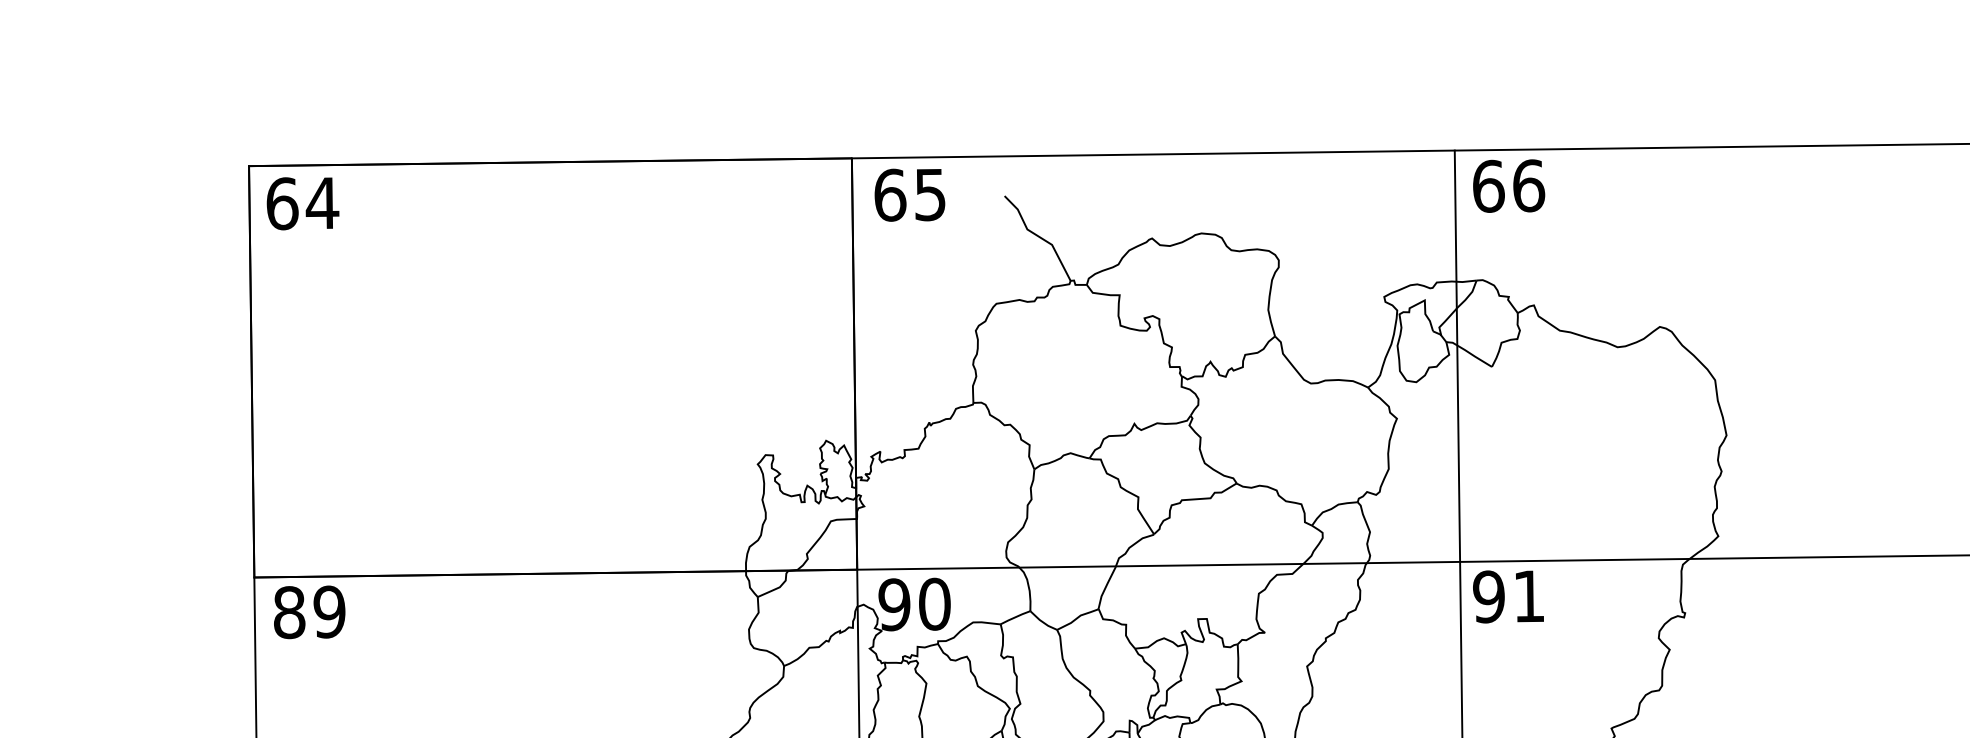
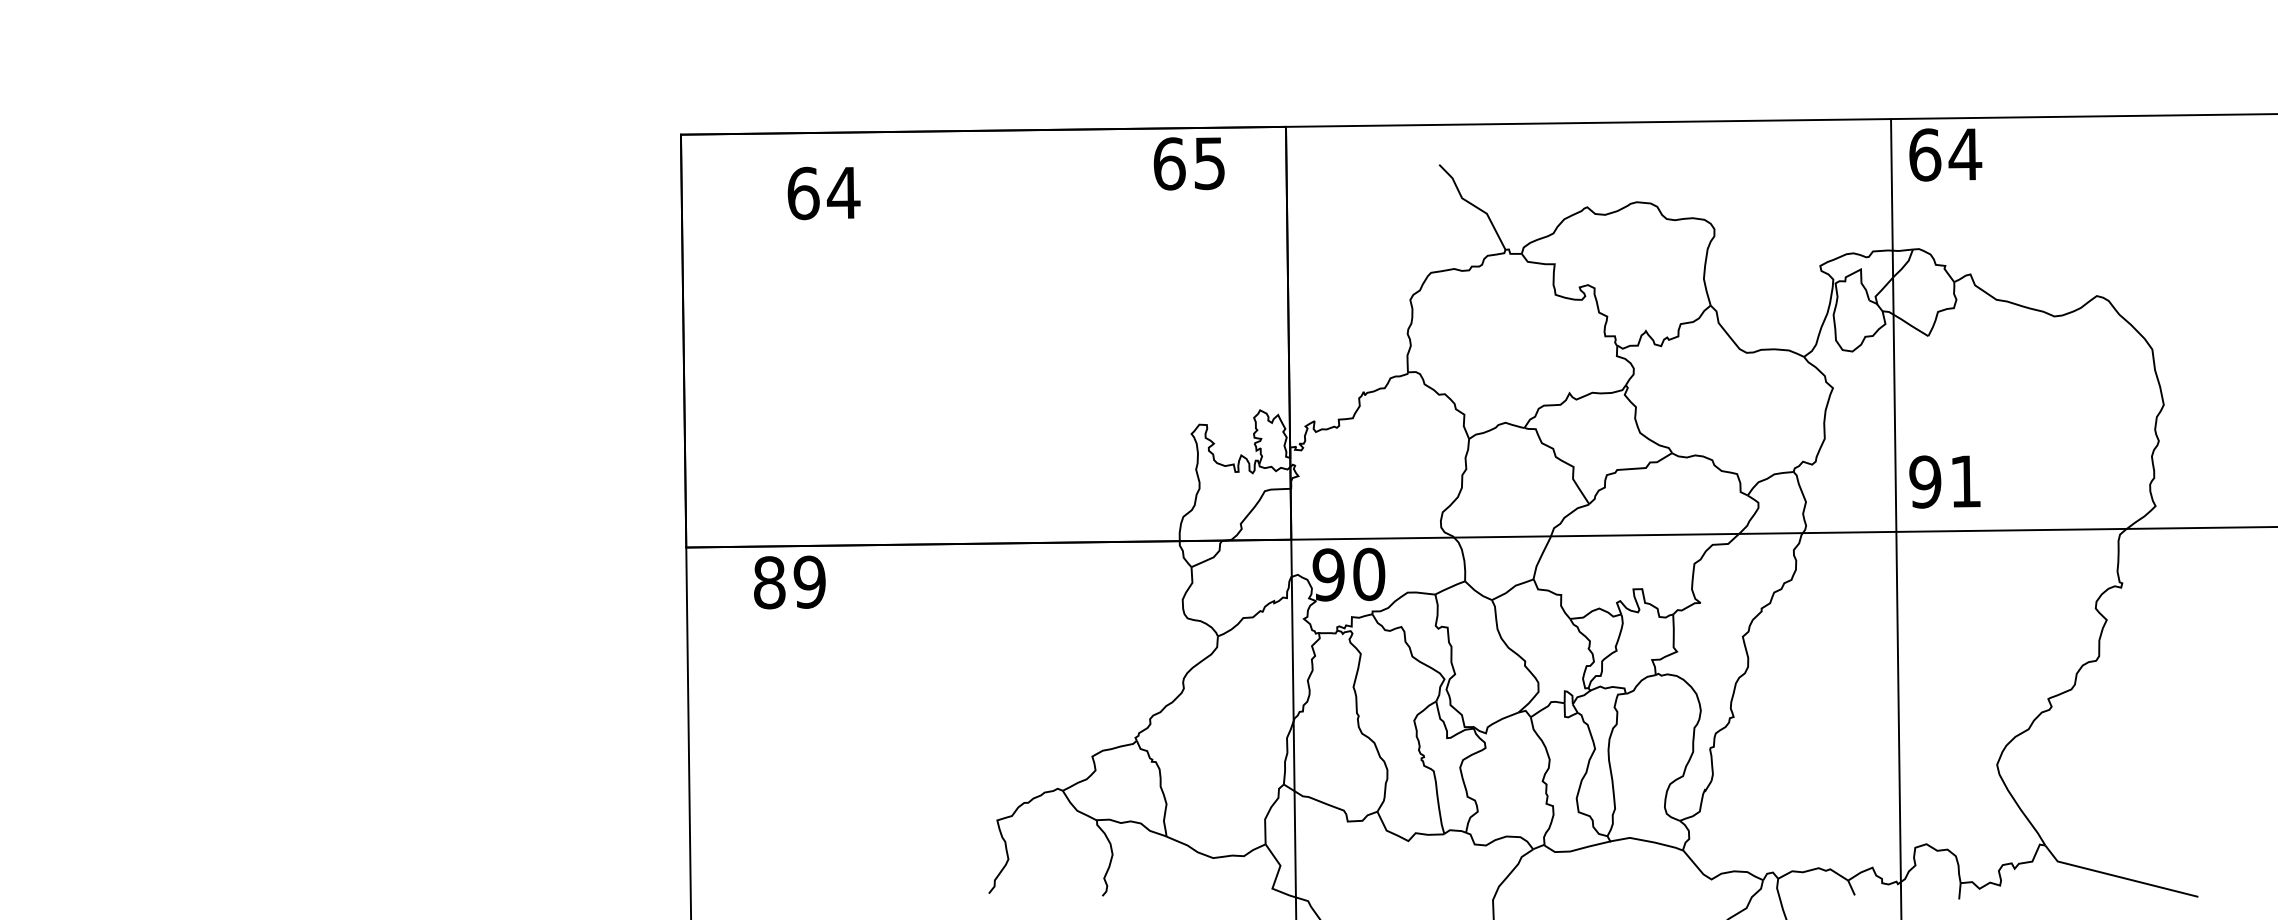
text: (1528, 185) -> (1965, 154), 66 -> 64
text: (909, 194) -> (1188, 163), moved
text: (302, 203) -> (823, 193), moved
text: (1508, 596) -> (1944, 481), moved
text: (309, 612) -> (789, 582), moved

